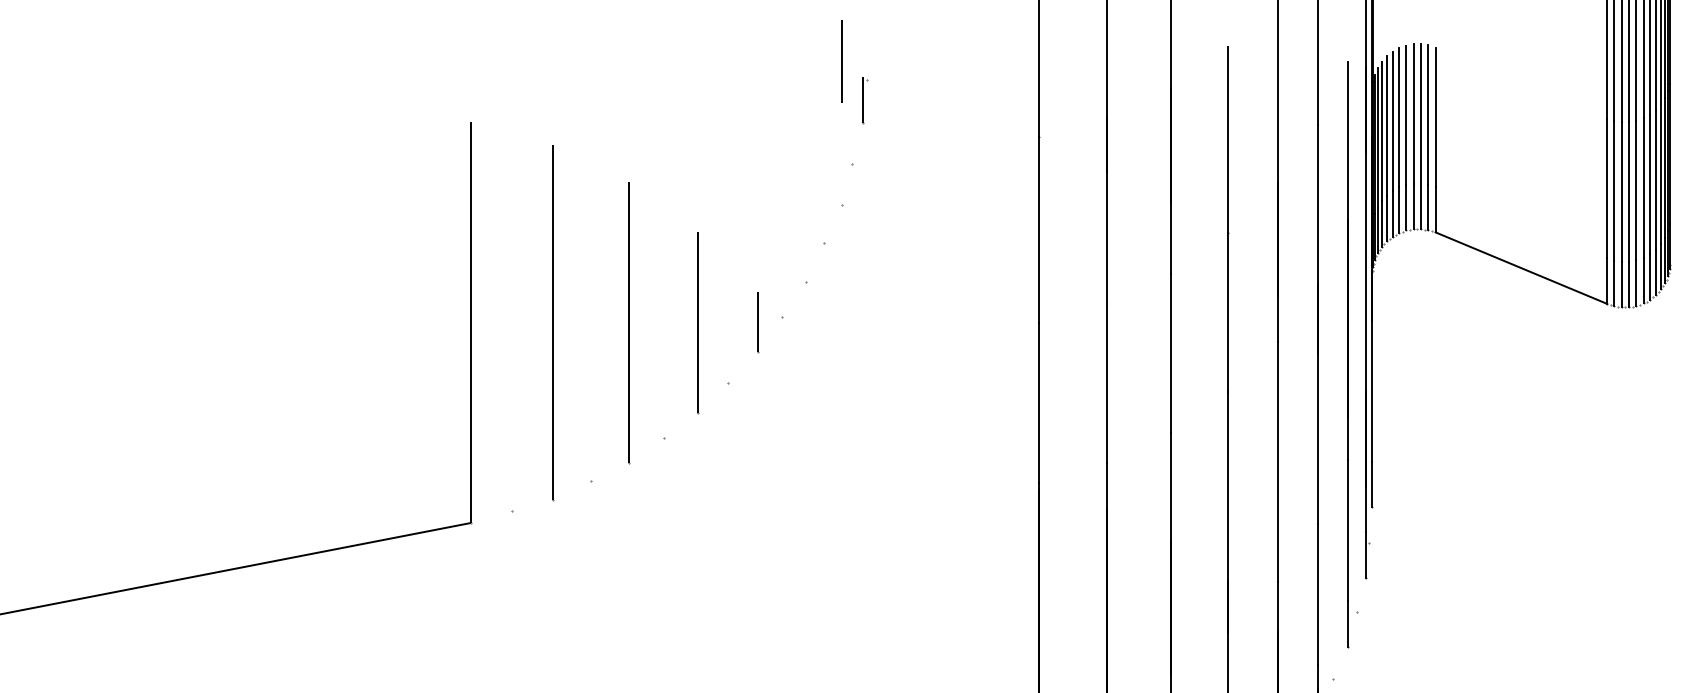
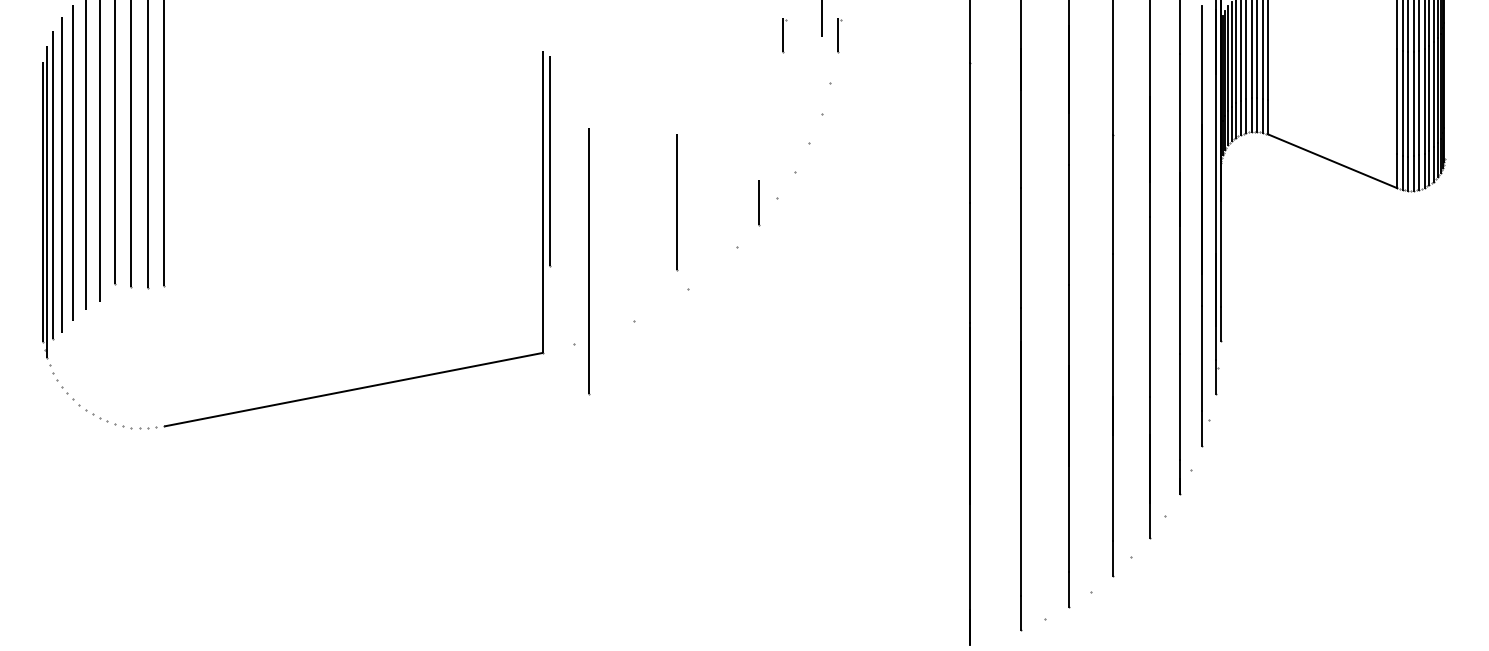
part: (791, 100) -> (784, 35), added
line: (553, 322) -> (589, 261), moved
line: (629, 322) -> (550, 161), moved
line: (698, 322) -> (677, 202), moved

